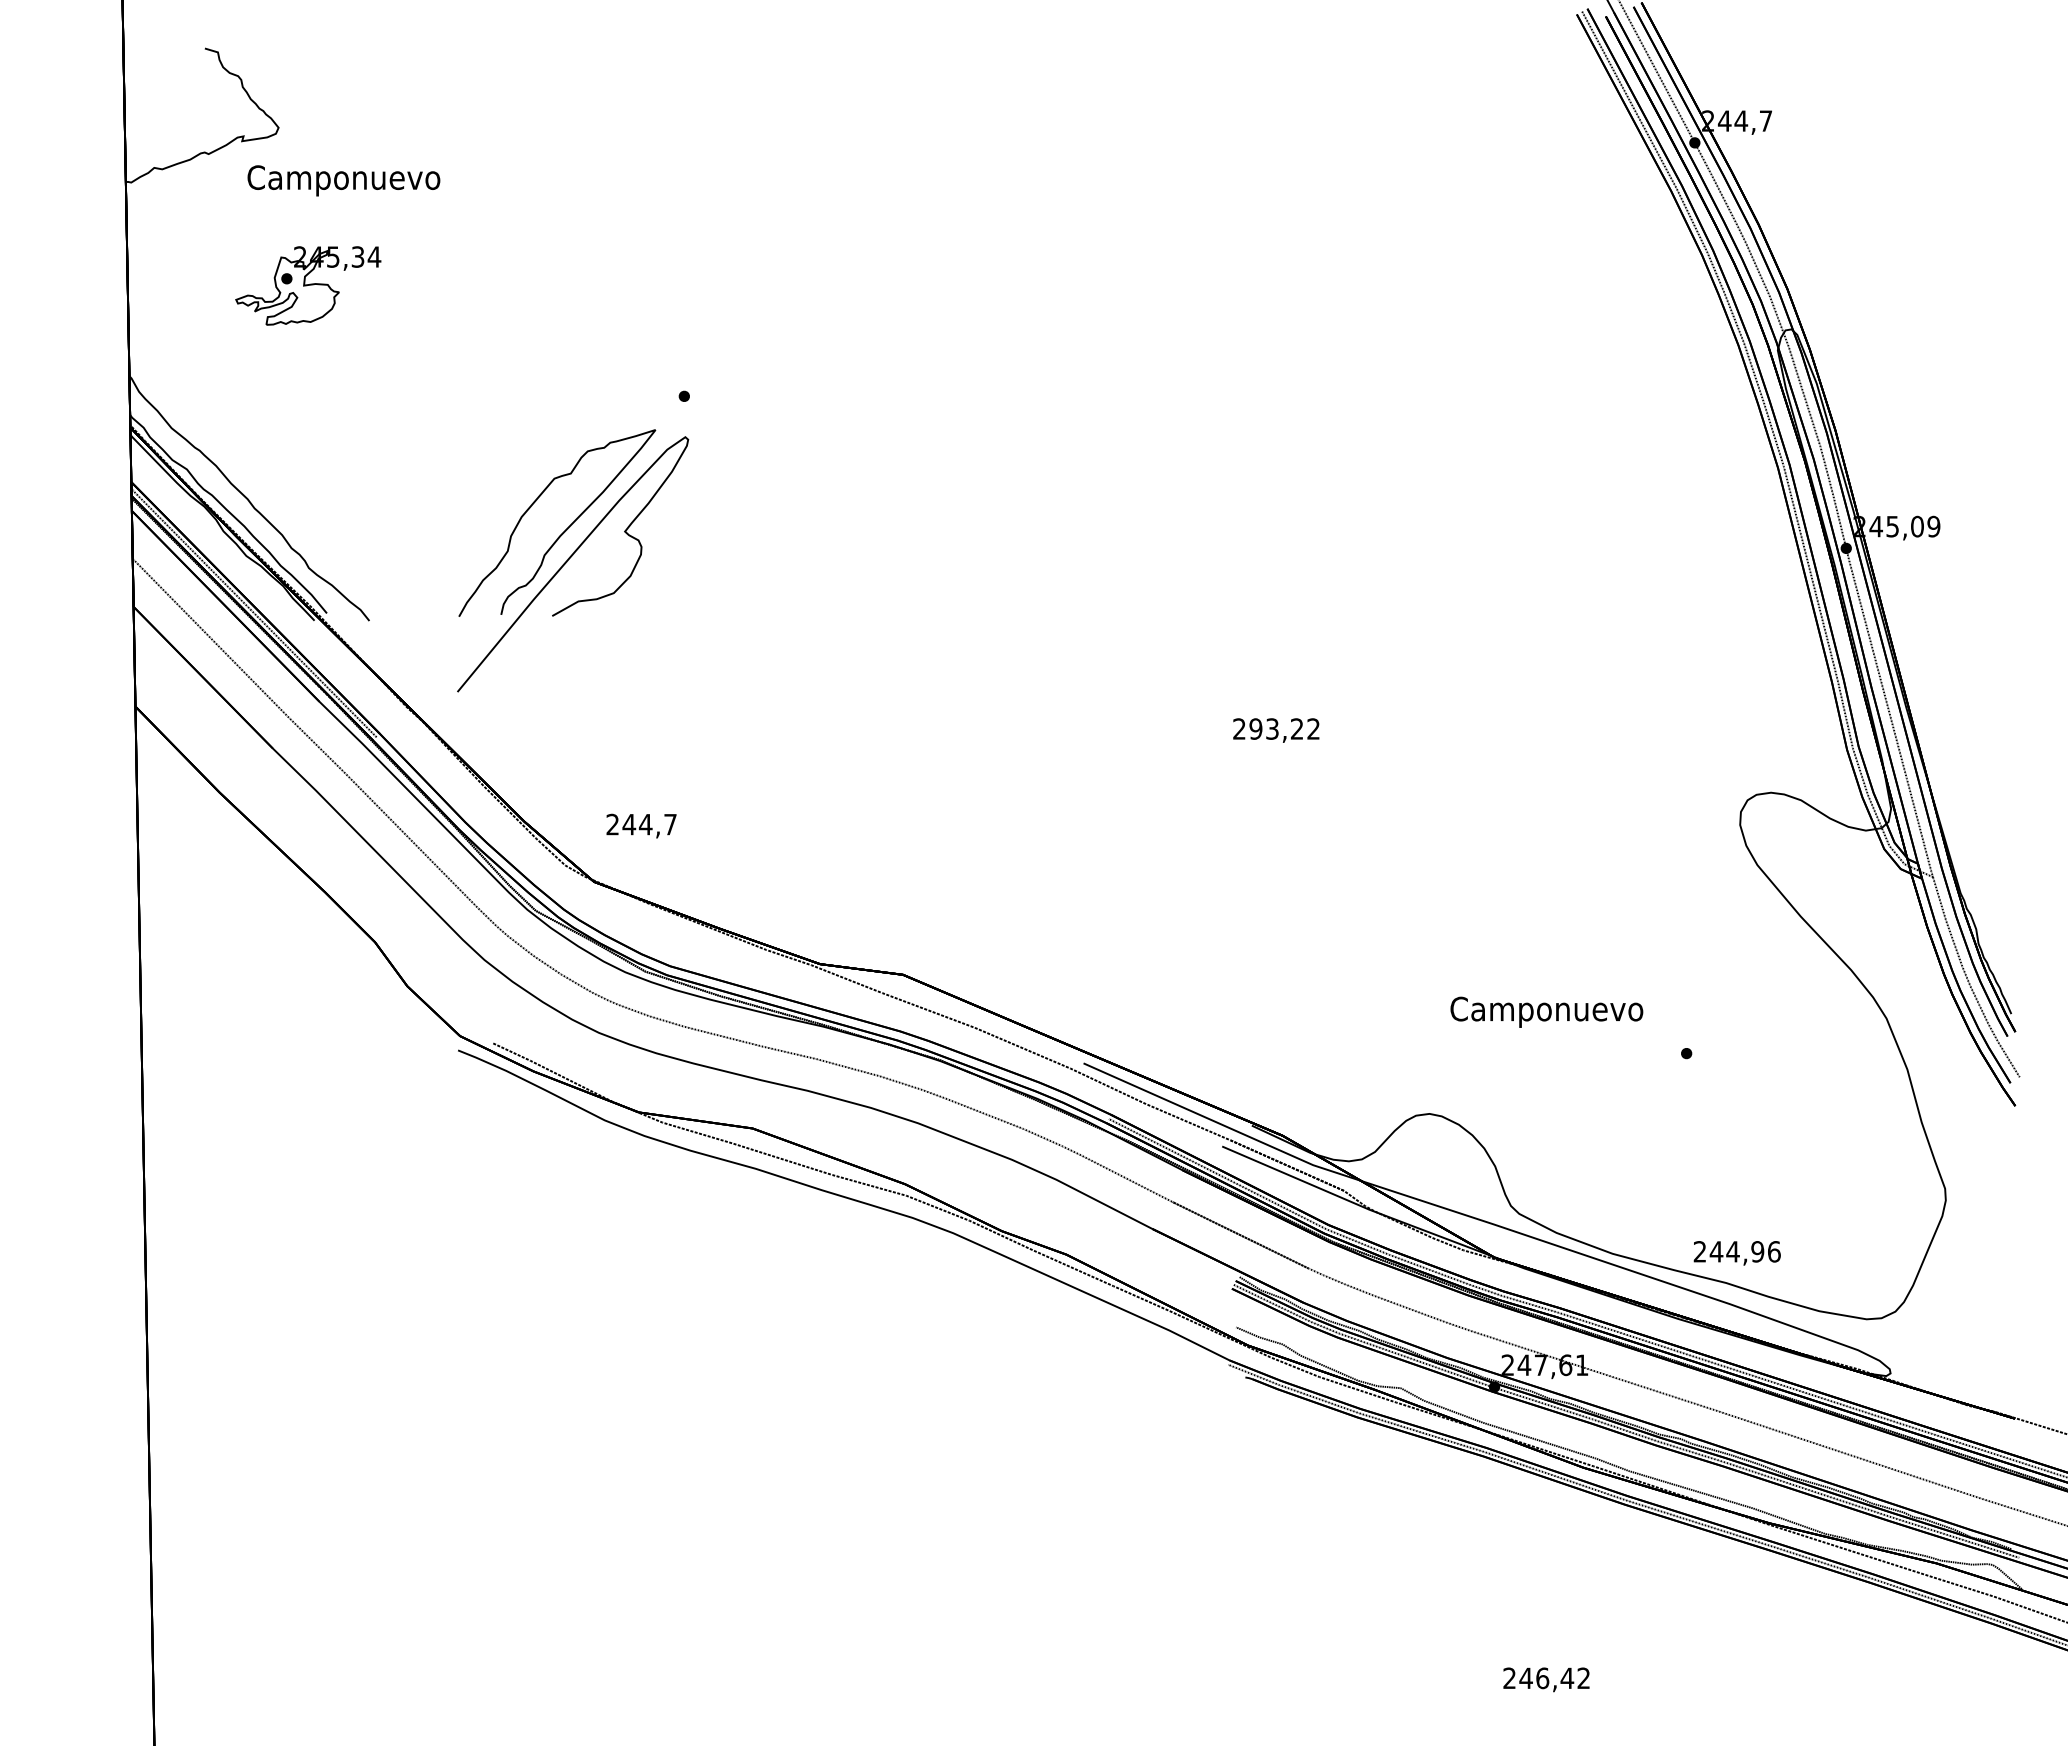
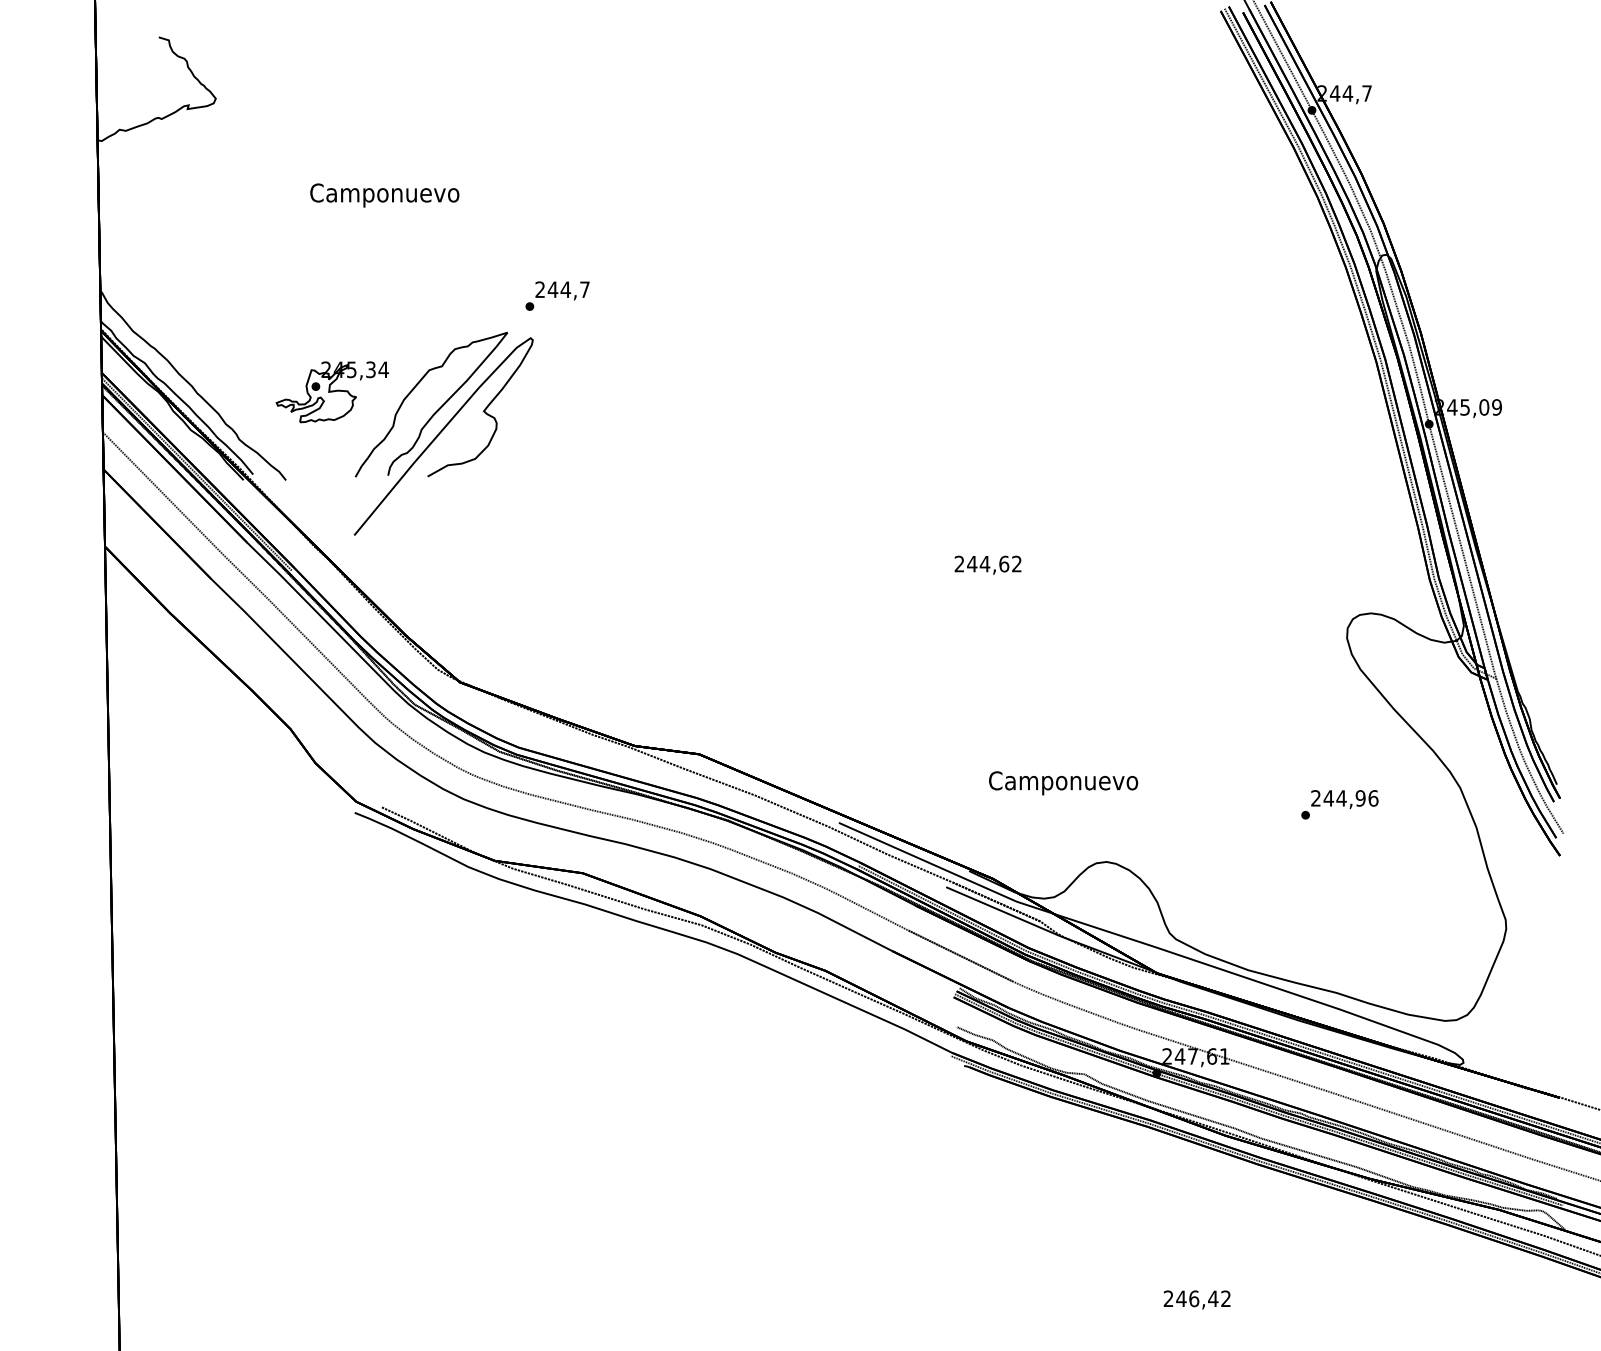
text: (343, 180) -> (384, 195), moved
part: (308, 285) -> (332, 391), moved
text: (1276, 728) -> (988, 563), 293,22 -> 244,62
text: (641, 825) -> (562, 290), moved
text: (1546, 1011) -> (1063, 782), moved
text: (1736, 1253) -> (1344, 799), moved

